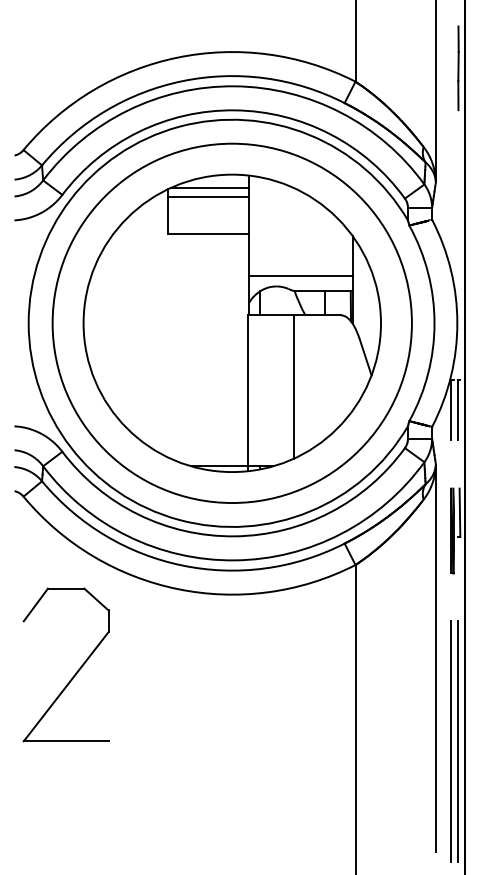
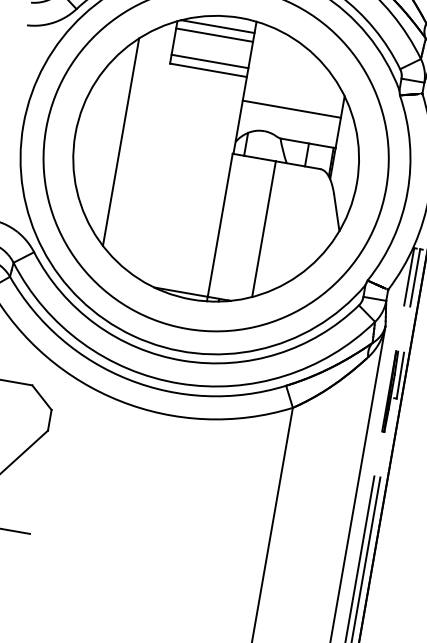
line: (208, 224) -> (209, 61), added
line: (300, 276) -> (291, 109), moved
line: (131, 323) -> (120, 142), added

